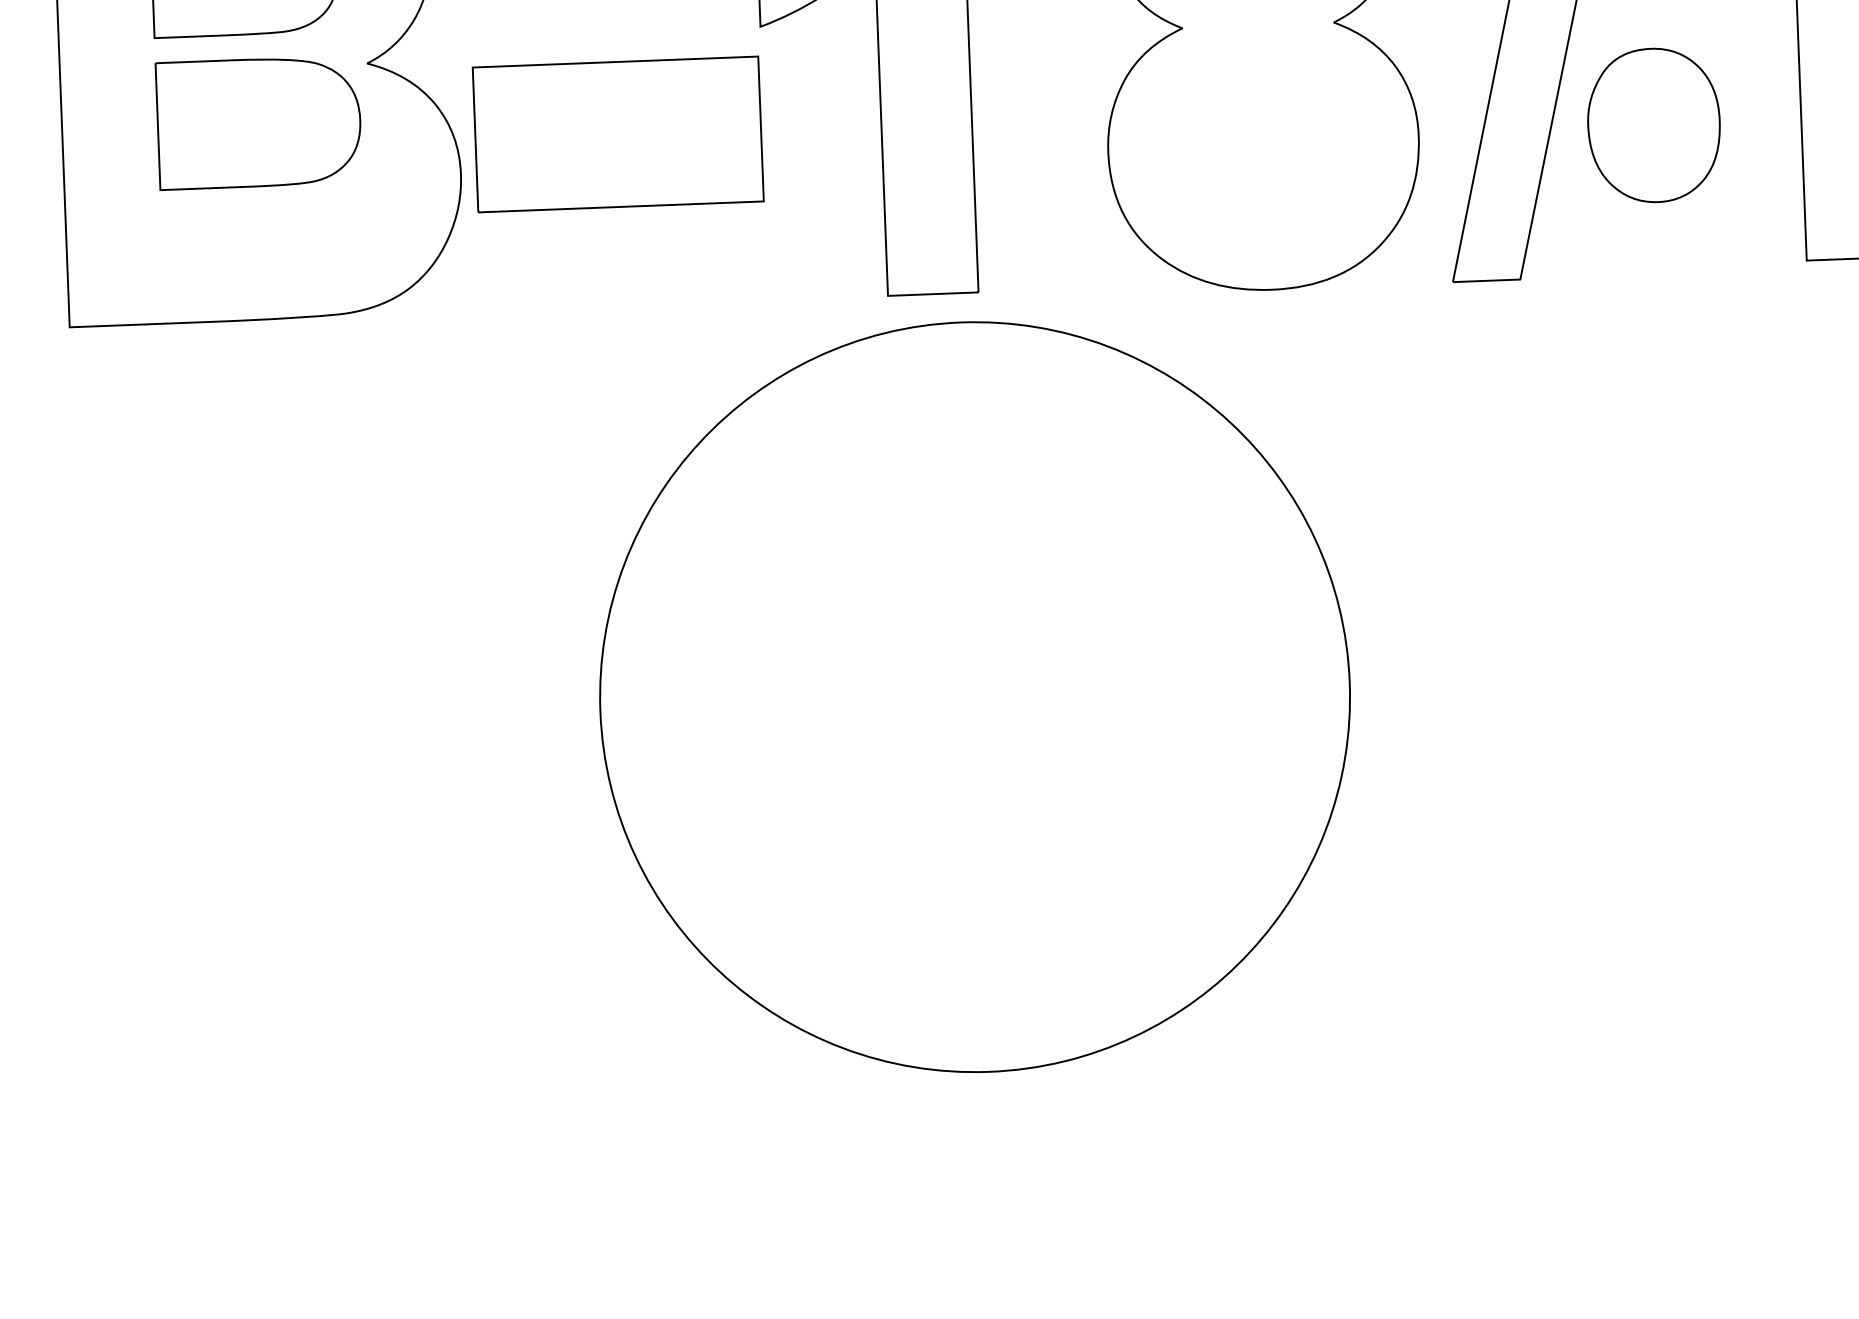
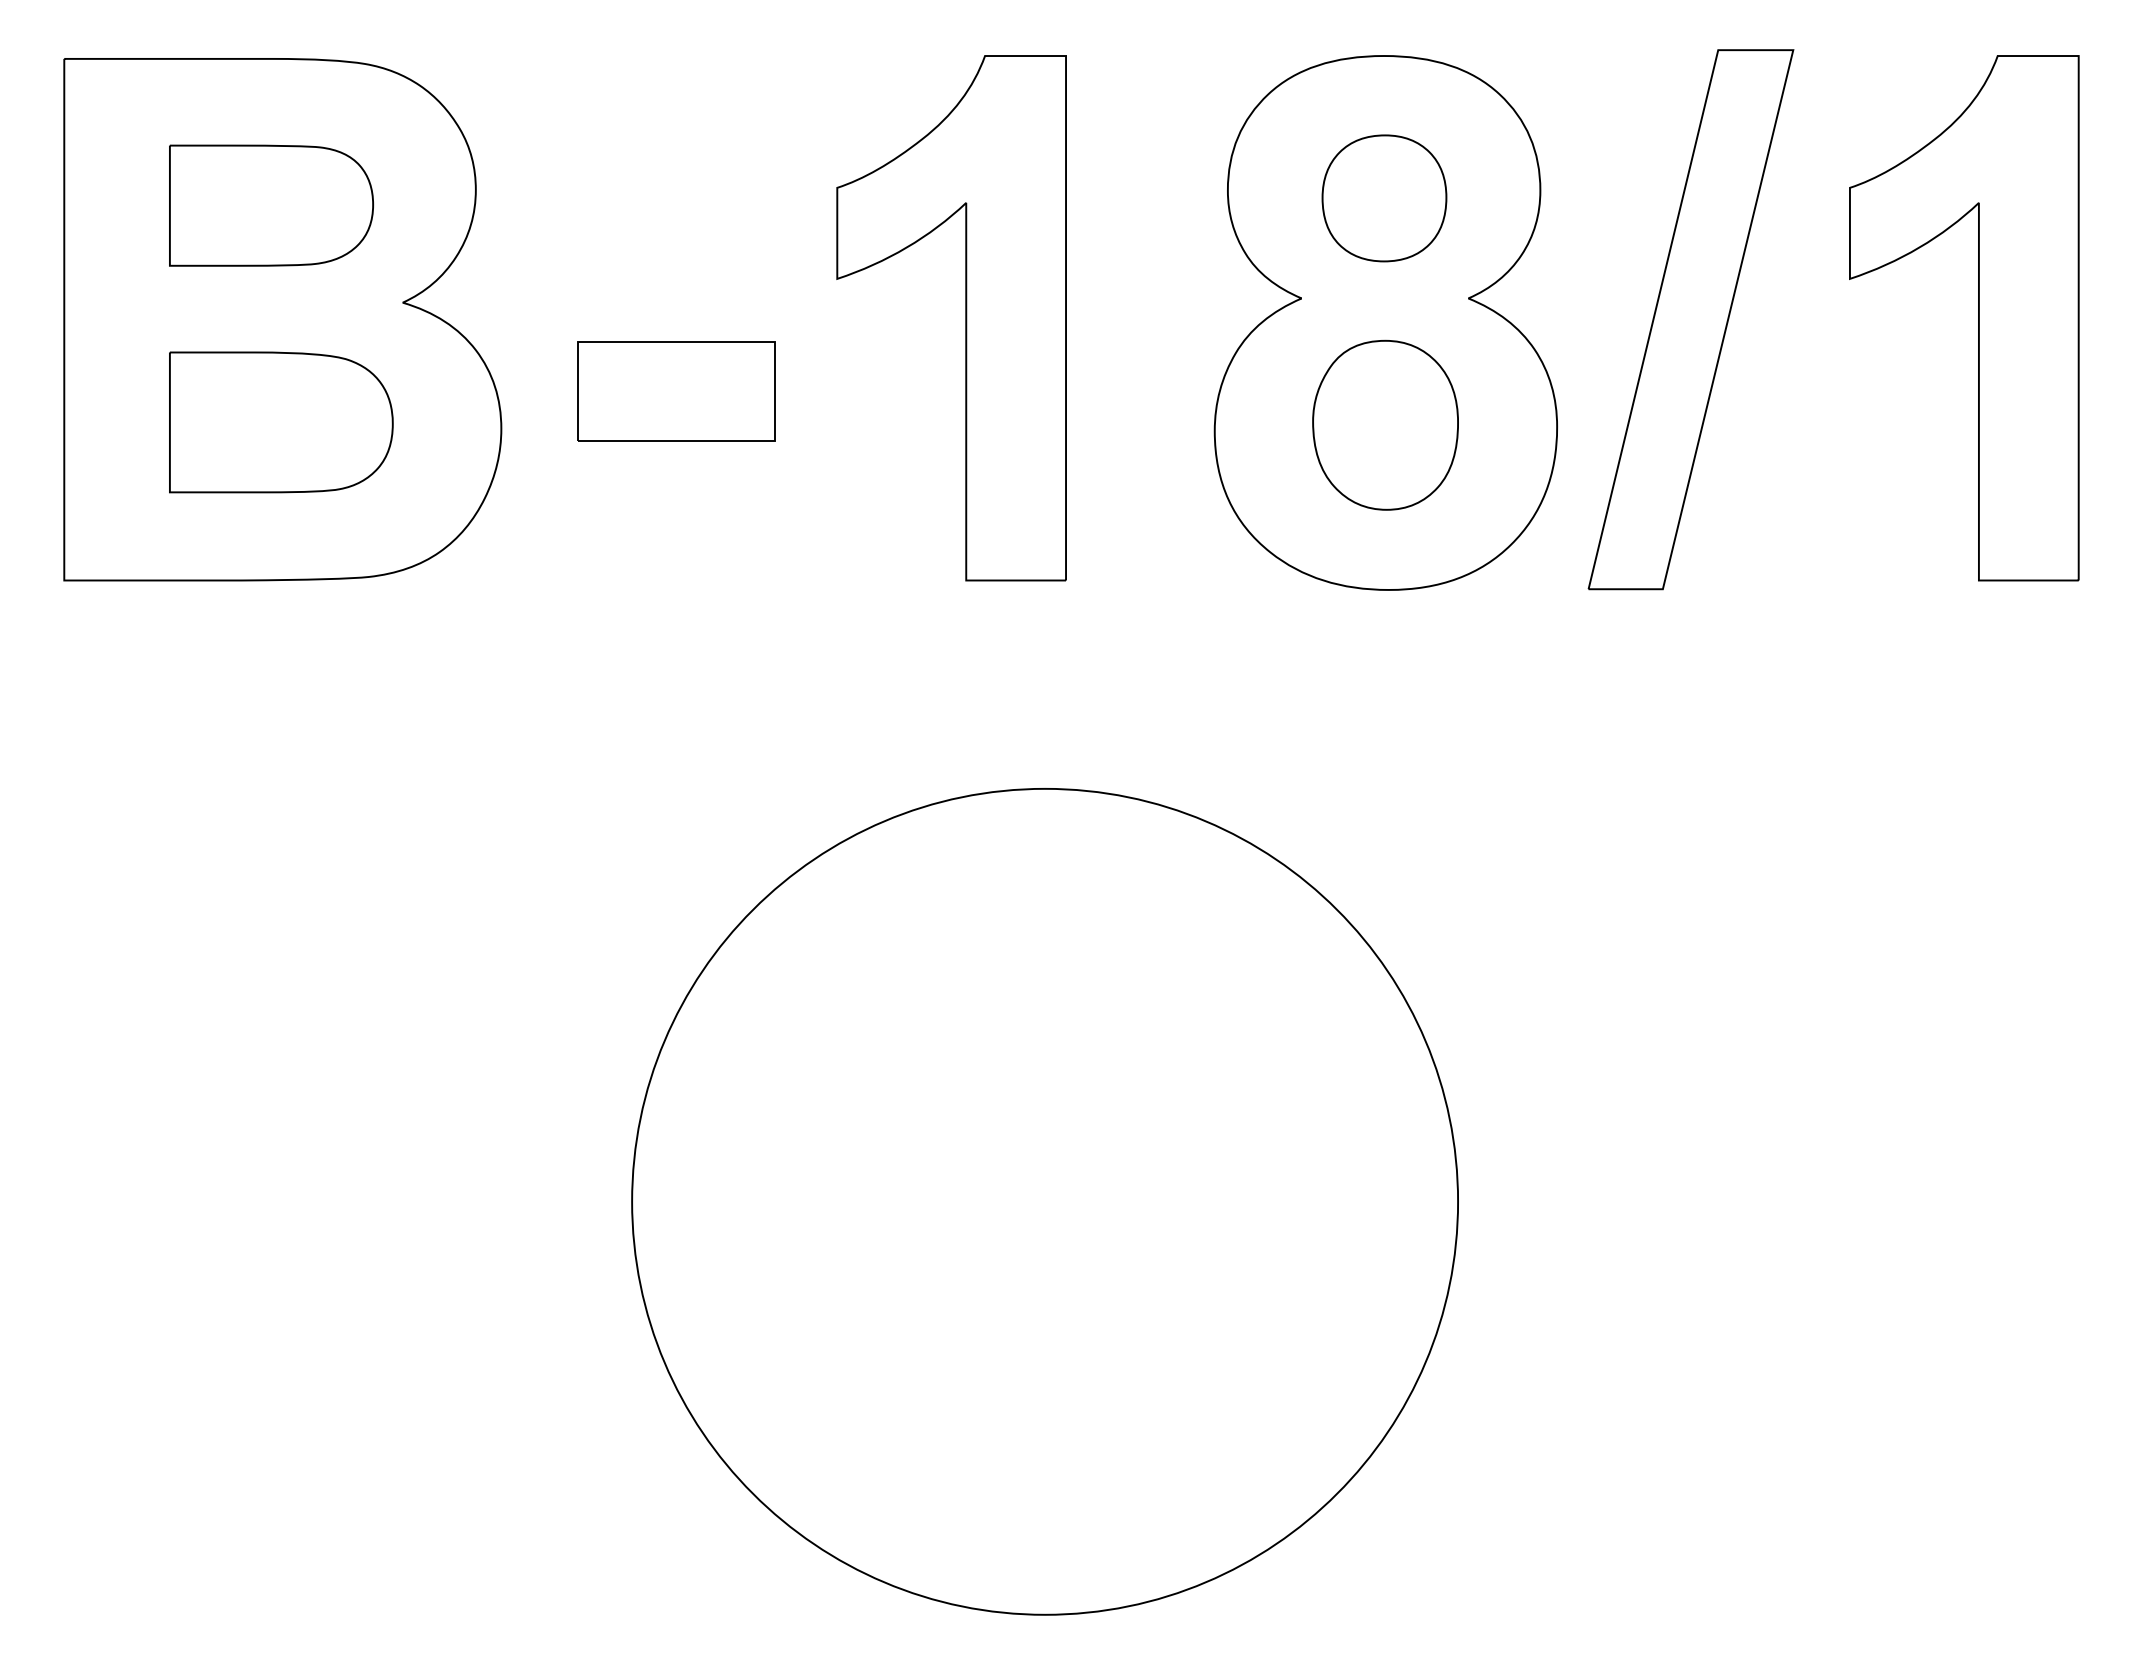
part: (259, 122) -> (281, 422), moved
part: (1653, 124) -> (1385, 424), moved
part: (618, 134) -> (676, 391), size x0.62
part: (974, 696) -> (1044, 1201), moved

